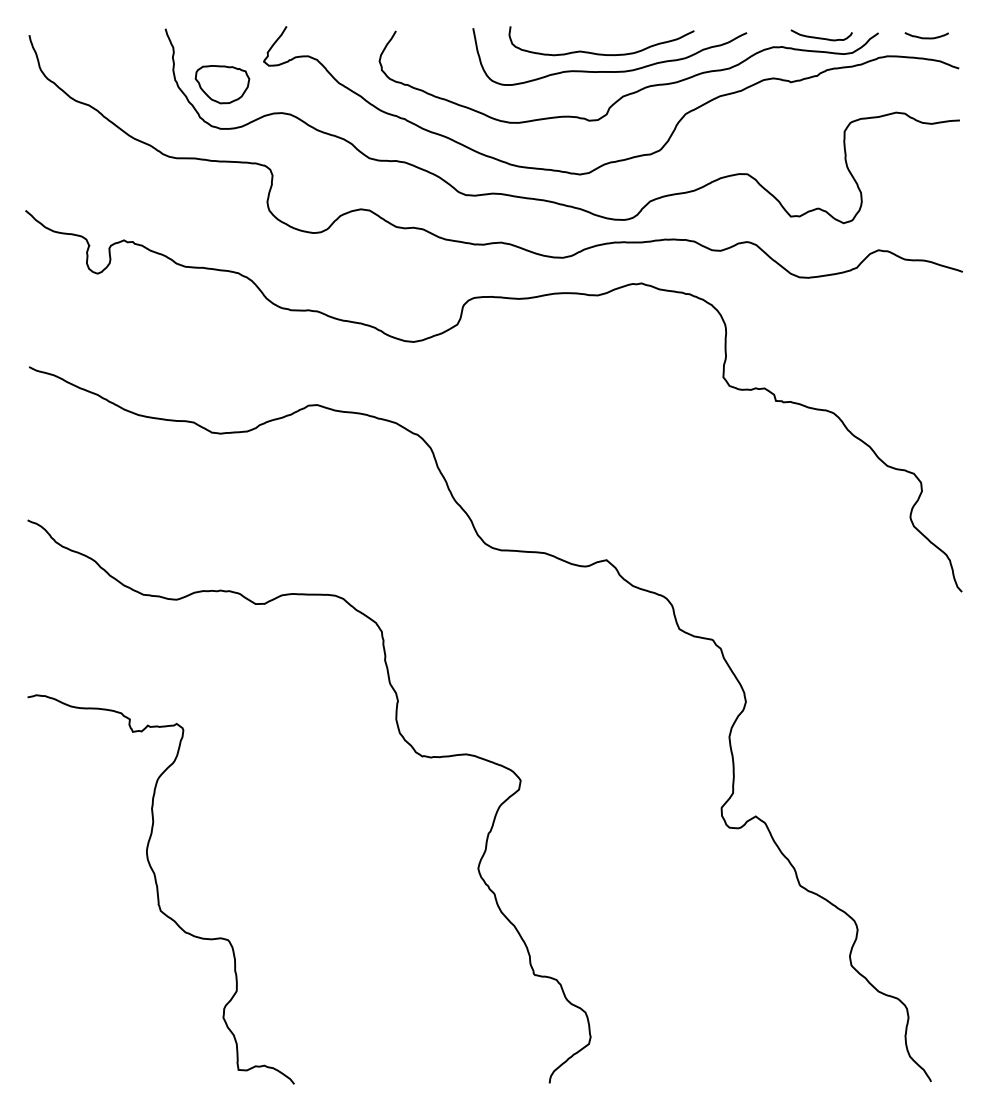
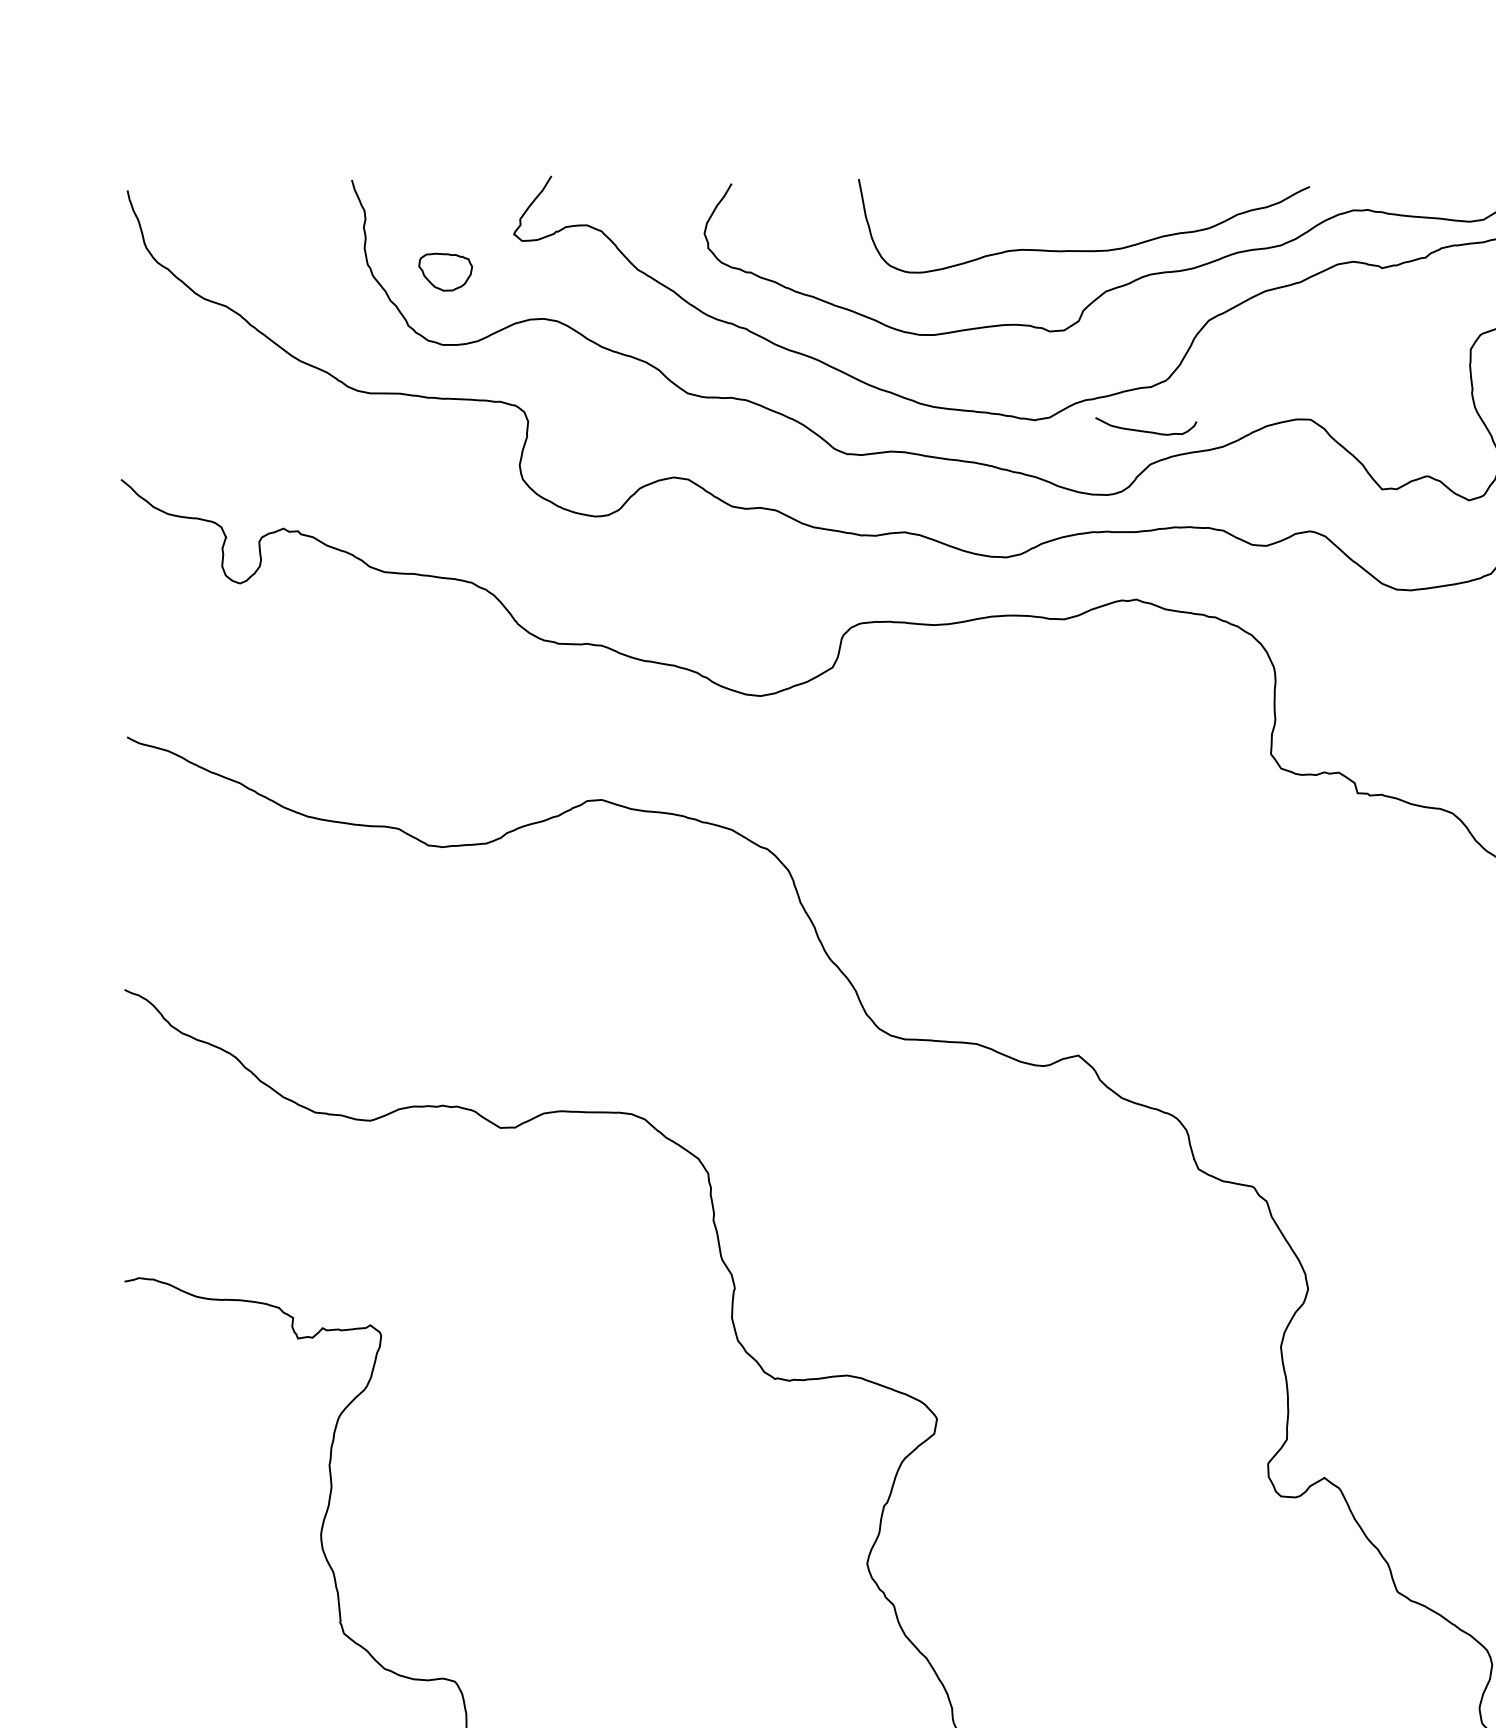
curve: (821, 37) -> (1145, 429), moved
curve: (601, 53) -> (1070, 220), removed
part: (222, 84) -> (445, 271), size x0.6

